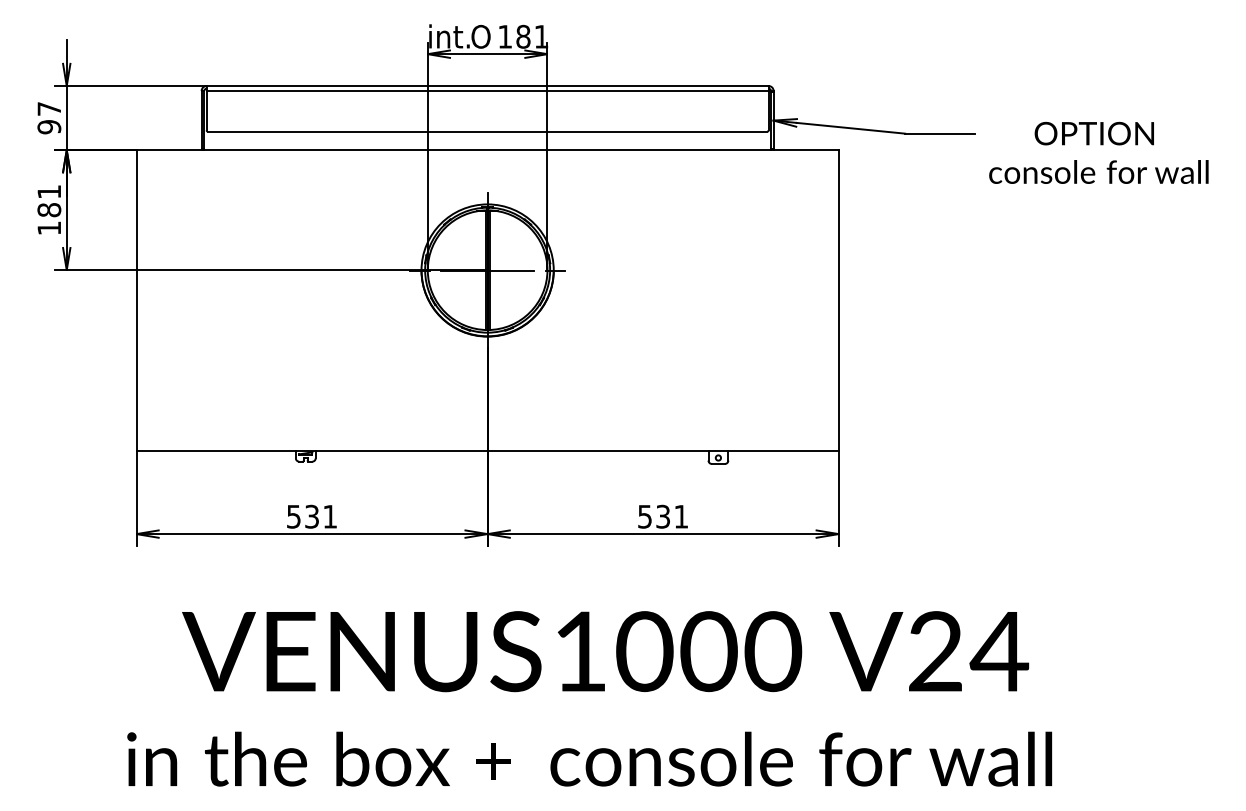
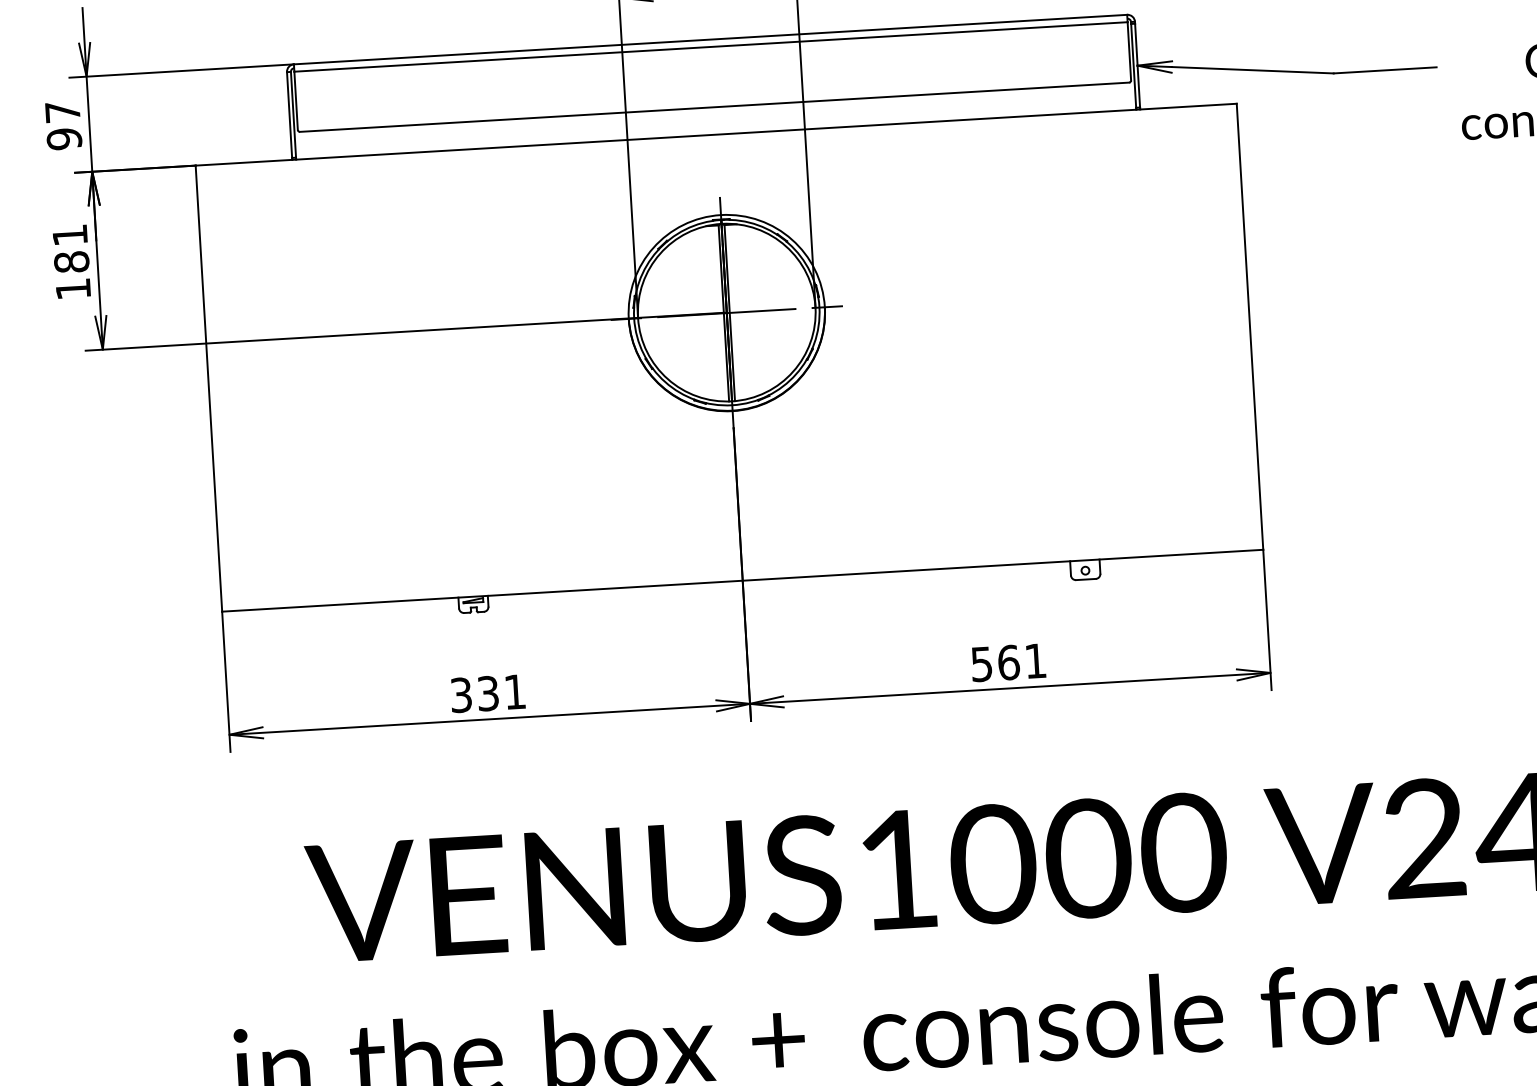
text: (293, 515) -> (460, 693), 531 -> 331
text: (663, 516) -> (1009, 662), 531 -> 561

